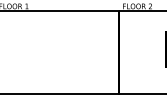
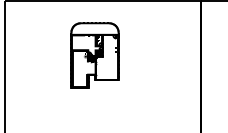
part: (51, 44) -> (93, 54), added

